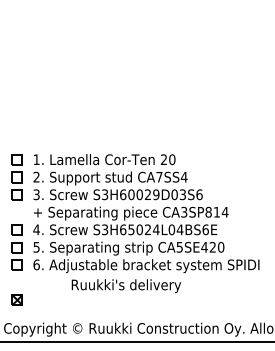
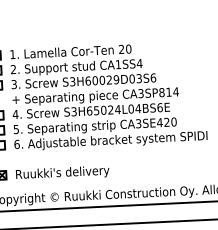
text: (159, 177) -> (118, 64), CA7SS4 -> CA1SS4
text: (179, 246) -> (138, 123), CA5SE420 -> CA3SE420
text: (125, 286) -> (61, 173), moved

